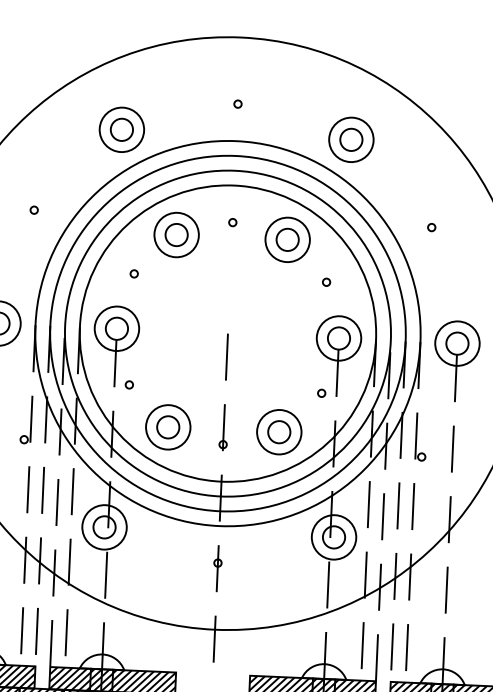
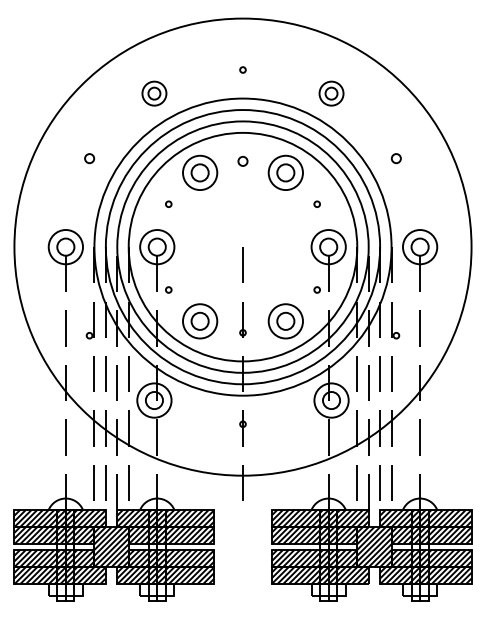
part: (122, 129) -> (154, 93), size x0.7
part: (351, 139) -> (331, 93), size x0.7
circle: (34, 210) -> (89, 158), size x1.6
circle: (232, 222) -> (242, 161), size x1.6
circle: (431, 227) -> (396, 158), size x1.6

